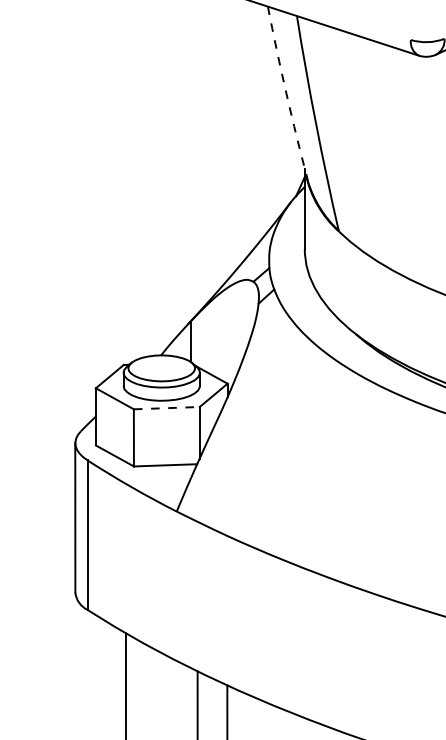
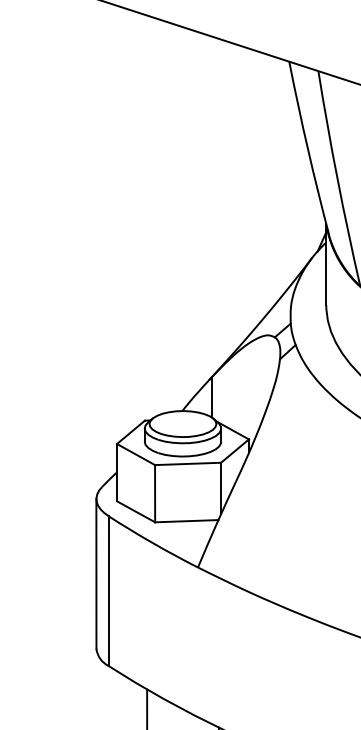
arc: (286, 93) -> (307, 148), dashed -> solid
line: (166, 408) -> (187, 464), dashed -> solid

